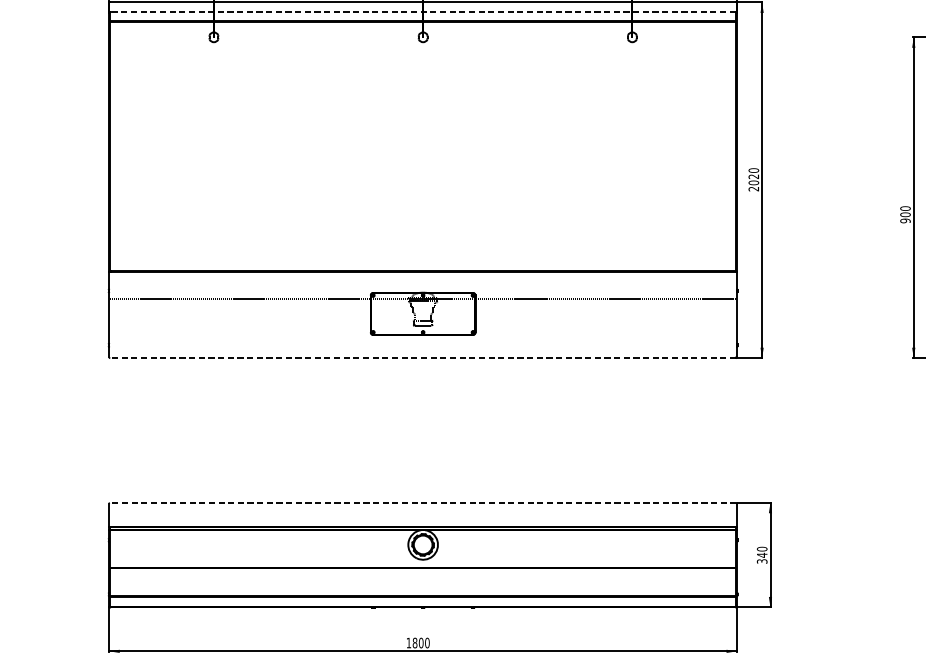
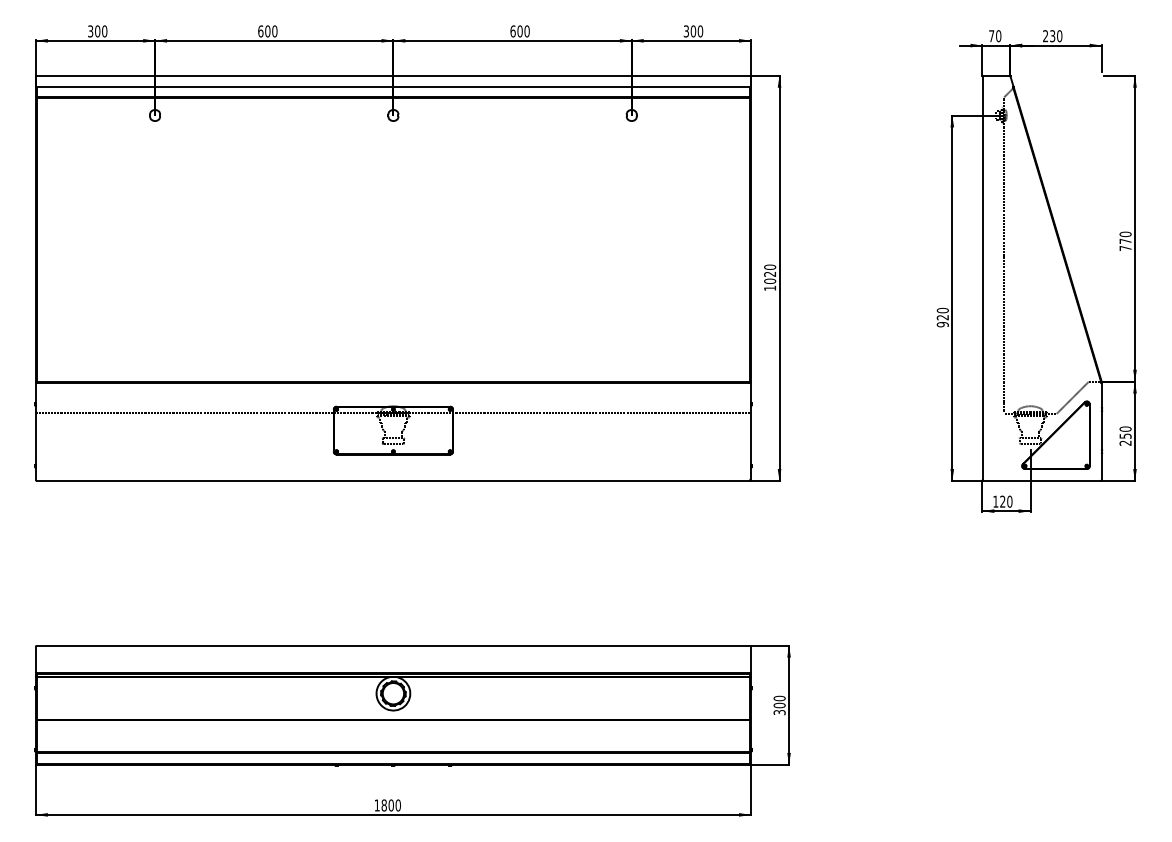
line: (422, 12) -> (392, 87), dashed -> solid
text: (753, 189) -> (769, 288), 2020 -> 1020
text: (905, 214) -> (942, 317), 900 -> 920
line: (422, 357) -> (392, 480), dashed -> solid
line: (423, 502) -> (393, 645), dashed -> solid
text: (762, 555) -> (779, 705), 340 -> 300

